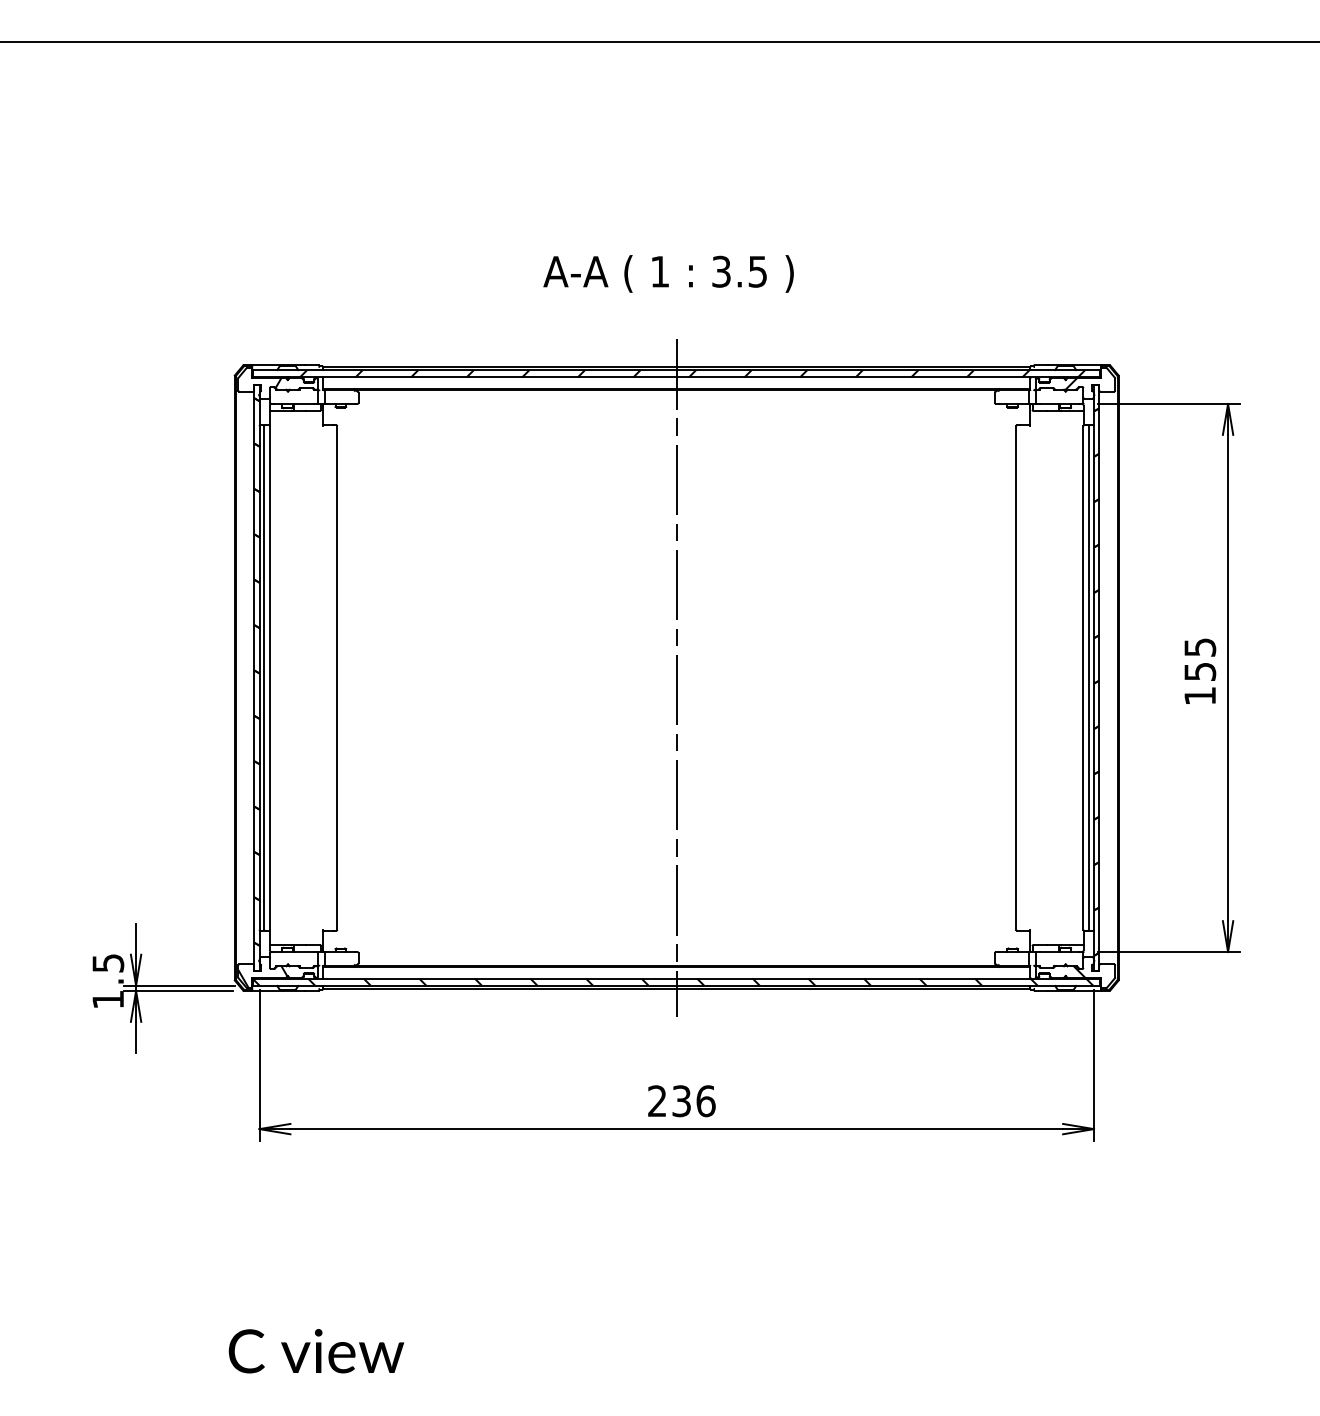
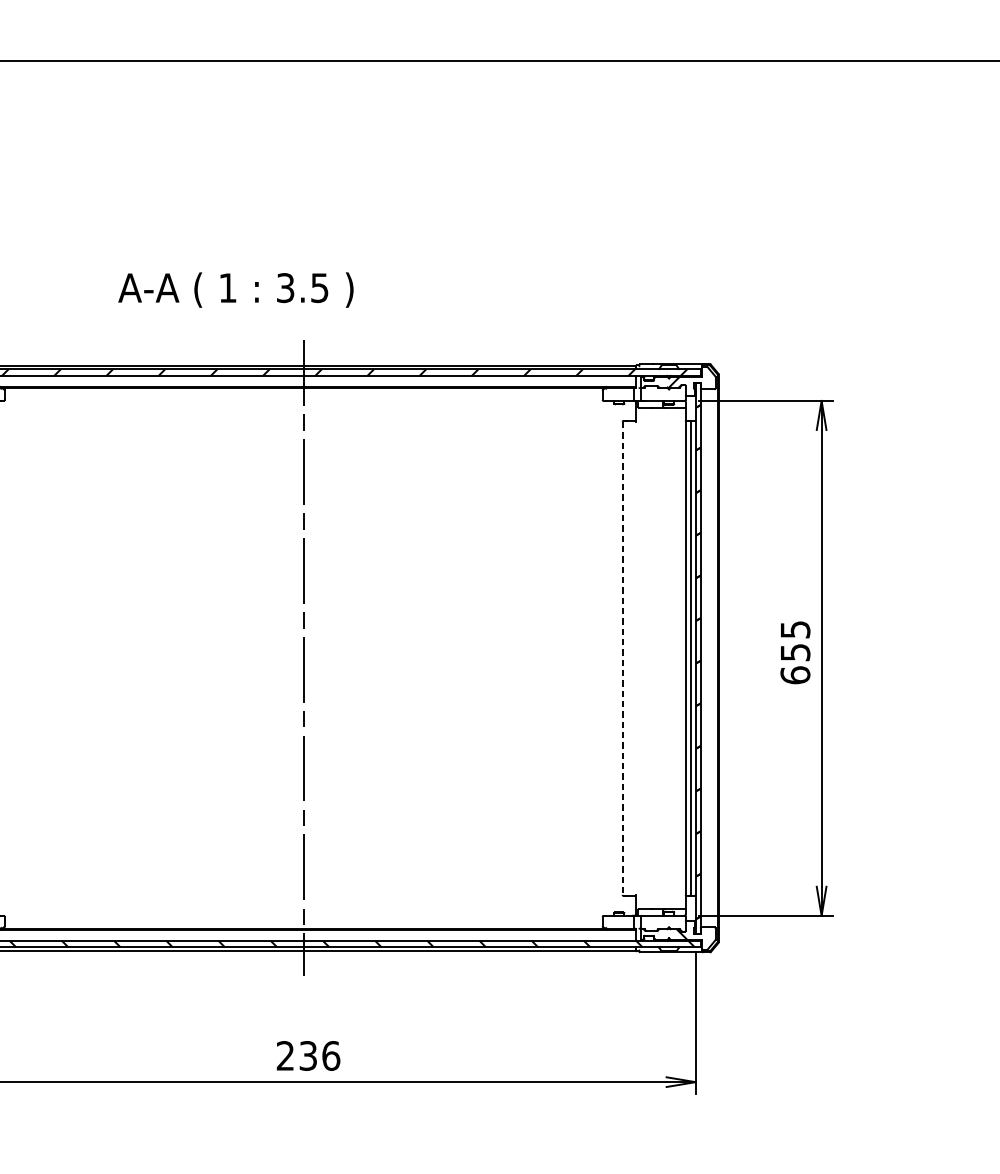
text: (668, 273) -> (235, 289), moved
line: (1016, 678) -> (622, 658), solid -> dashed
text: (1200, 695) -> (795, 674), 155 -> 655

